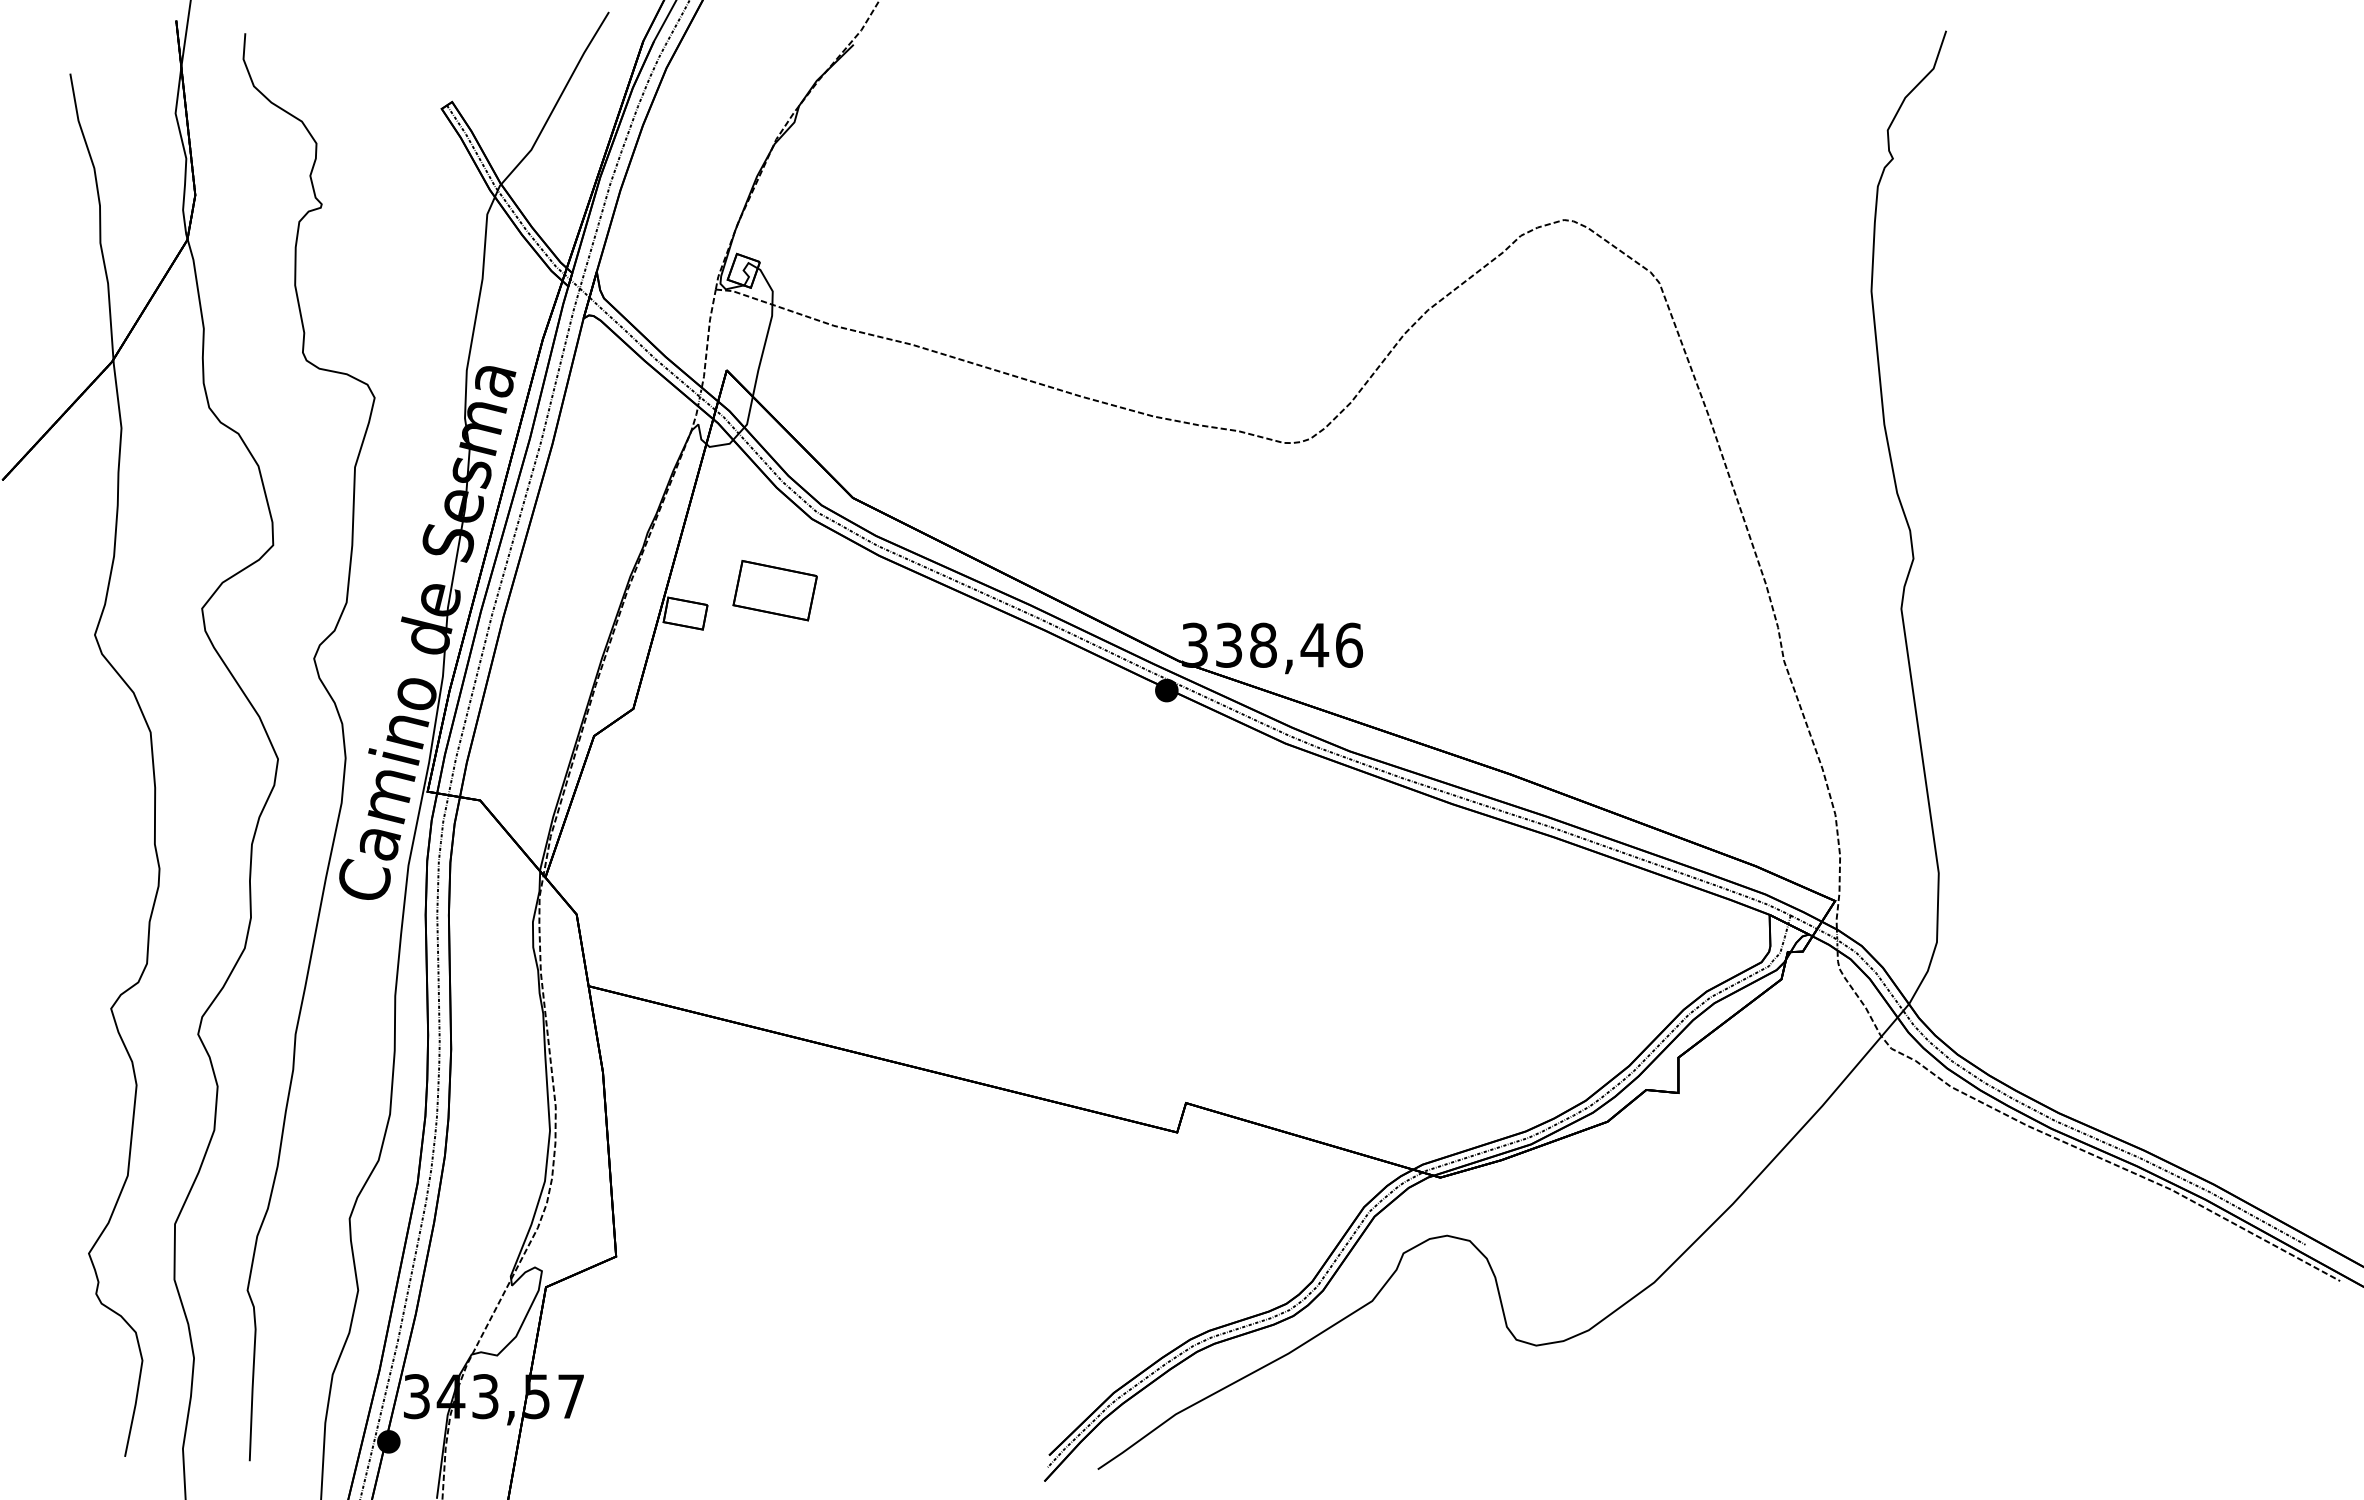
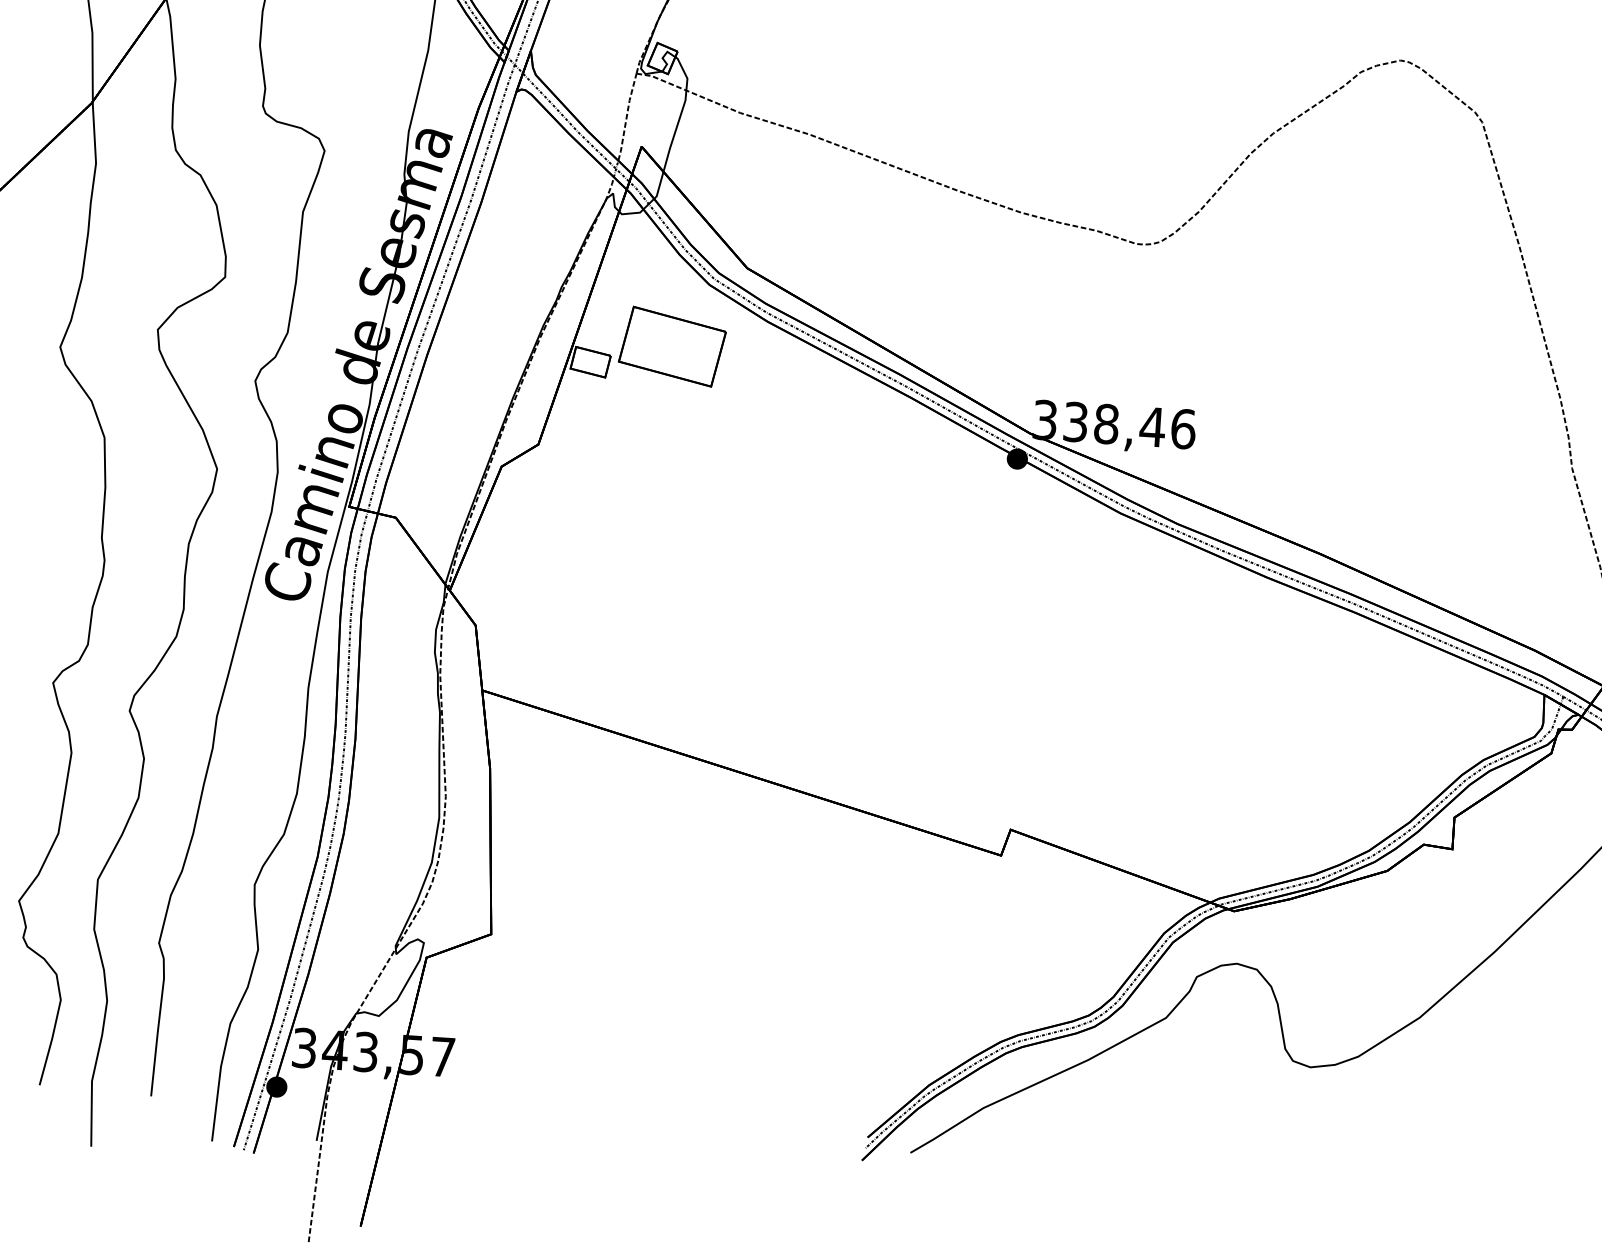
part: (774, 590) -> (671, 346), size x1.4

